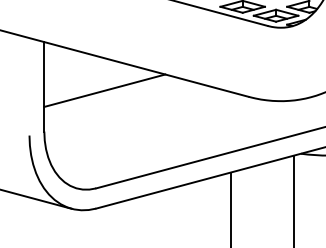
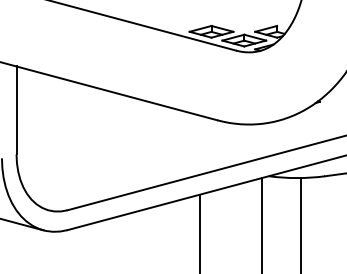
line: (104, 90) -> (75, 114), removed

